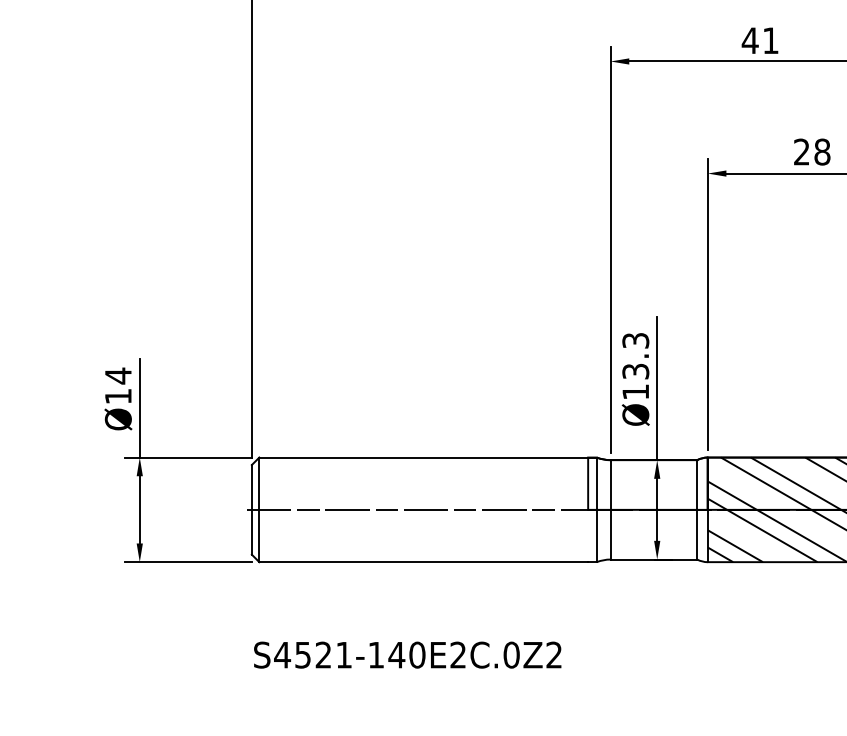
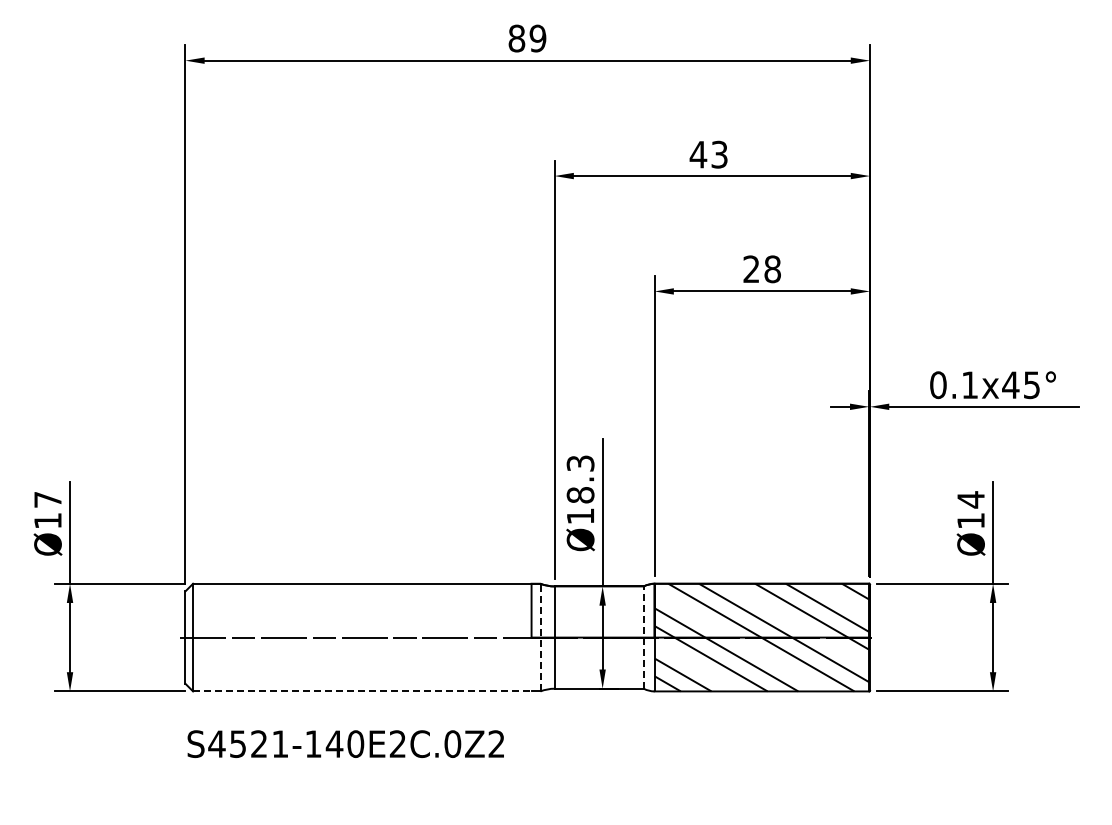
text: (770, 40) -> (719, 154), 41 -> 43
text: (635, 371) -> (580, 495), Ø13.3 -> Ø18.3
text: (117, 375) -> (47, 499), Ø14 -> Ø17
line: (596, 509) -> (540, 637), solid -> dashed
line: (696, 509) -> (643, 637), solid -> dashed
line: (423, 562) -> (362, 691), solid -> dashed
text: (407, 654) -> (345, 743), moved

